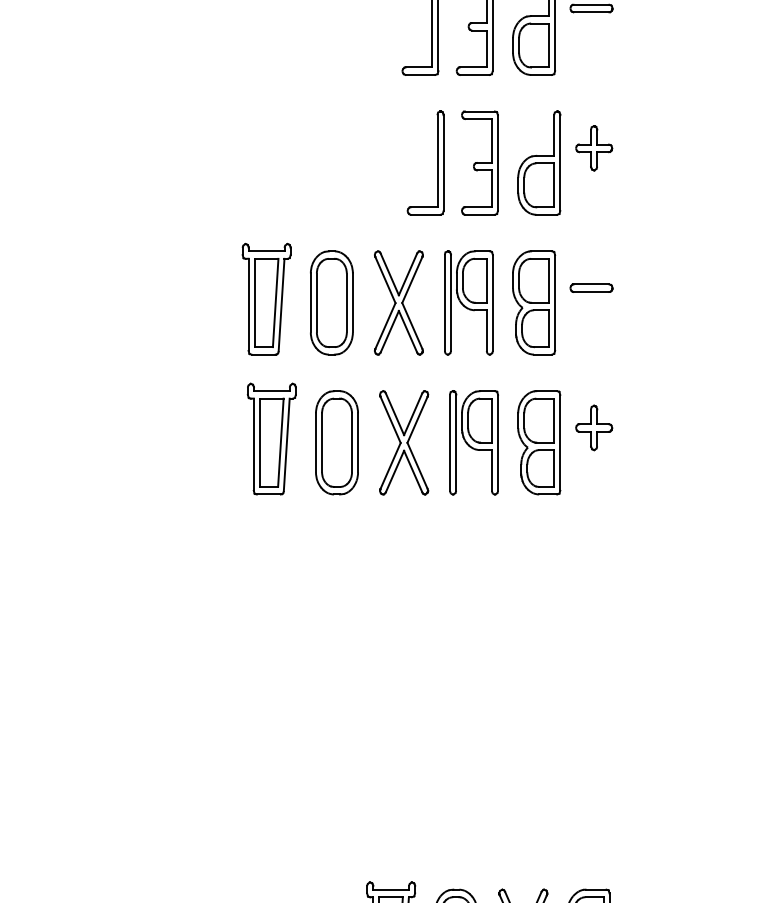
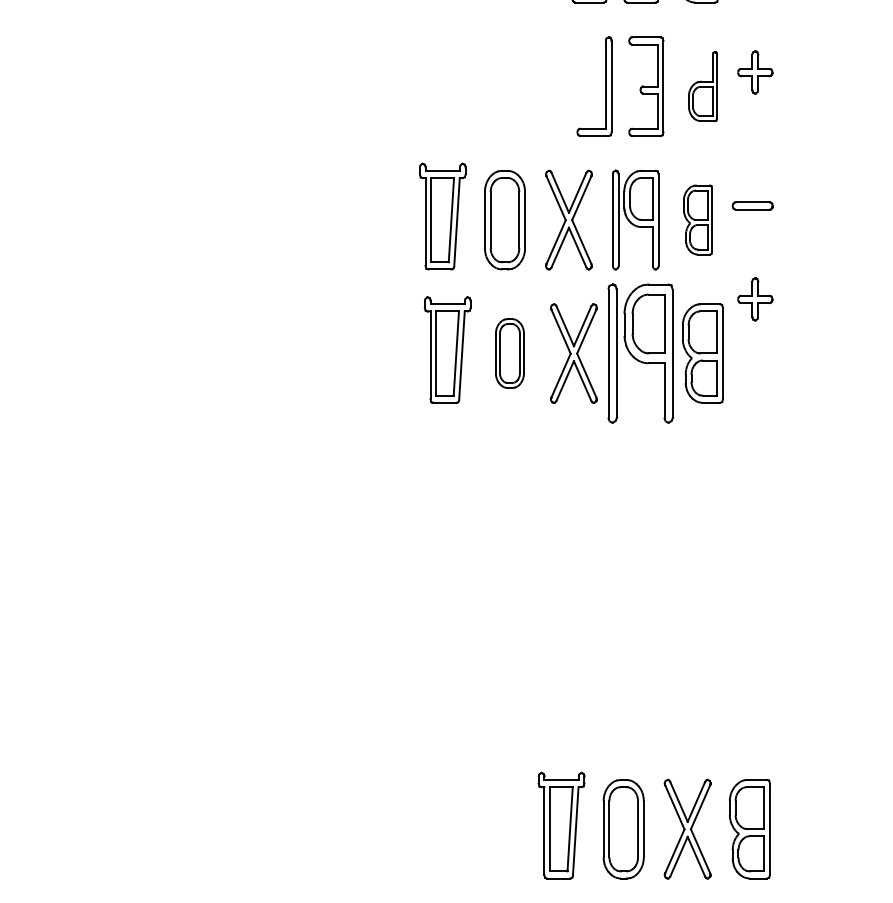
part: (538, 162) -> (702, 86), size x0.7
part: (533, 302) -> (697, 219), size x0.7
part: (594, 428) -> (755, 299), moved
part: (336, 442) -> (509, 353), size x0.7
part: (473, 442) -> (640, 353), size x1.4

